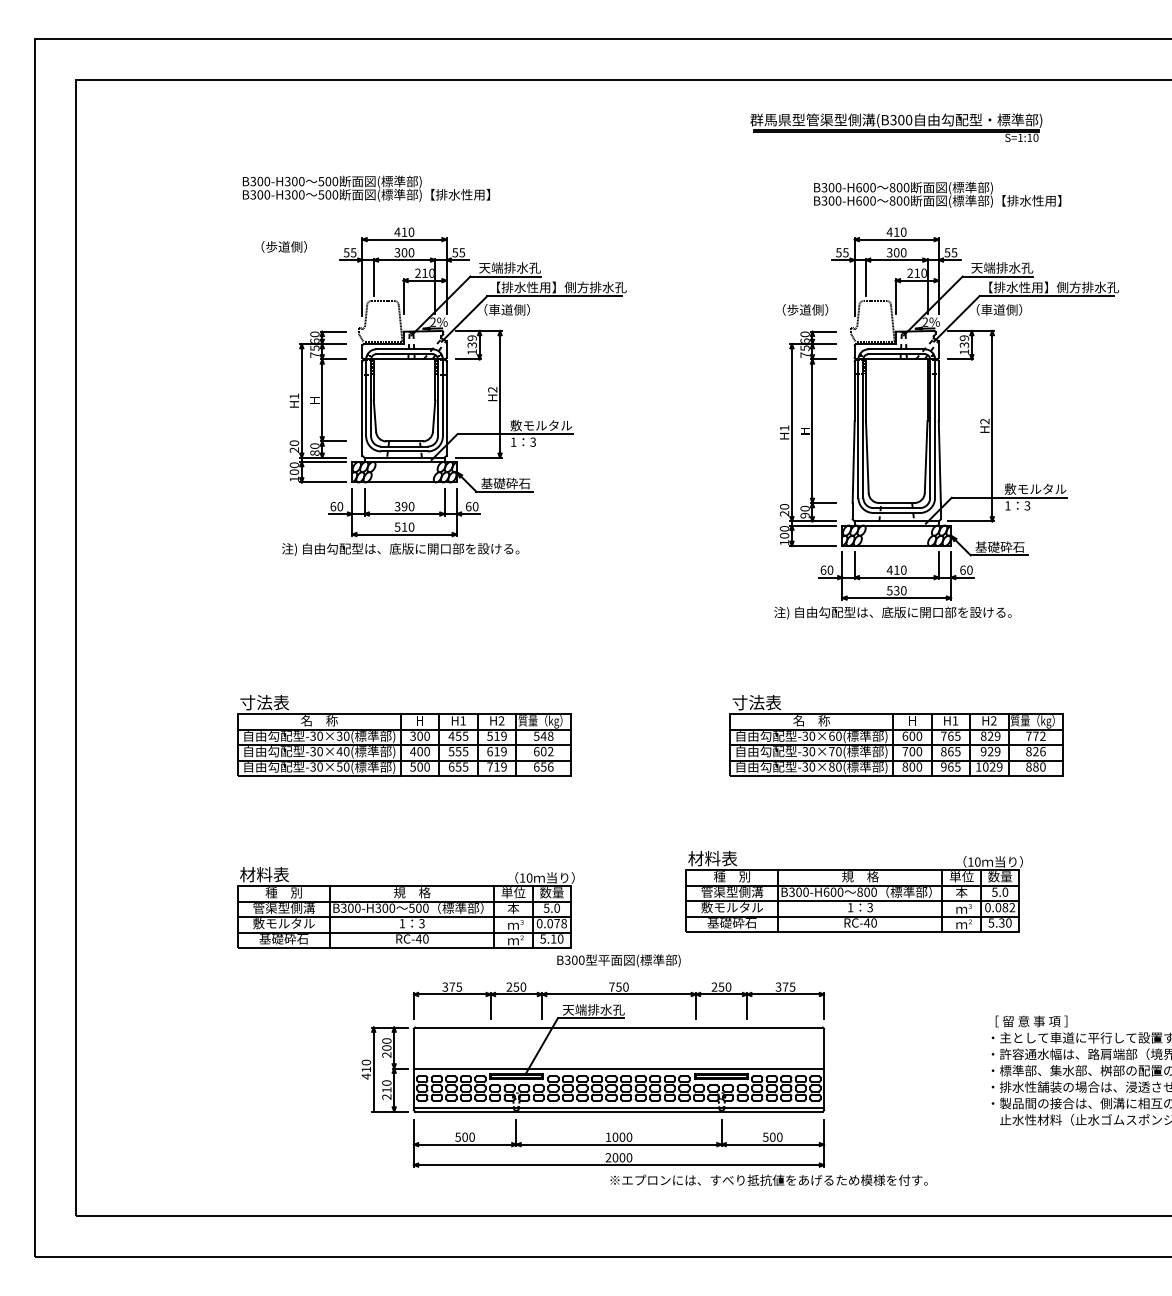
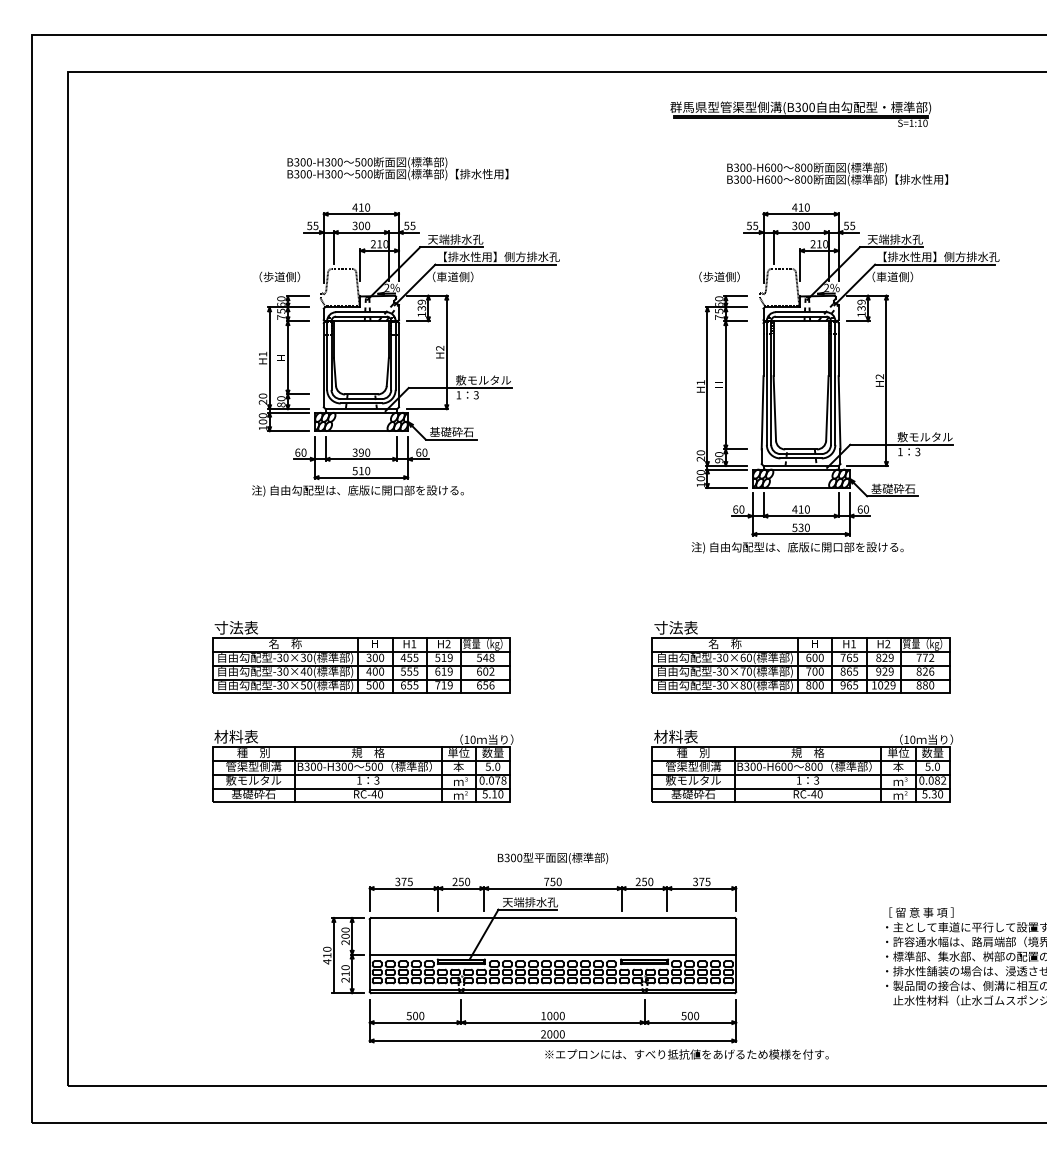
text: (365, 188) -> (397, 168), moved
text: (283, 246) -> (279, 276), moved
part: (853, 891) -> (801, 766), moved
part: (405, 907) -> (362, 766), moved

